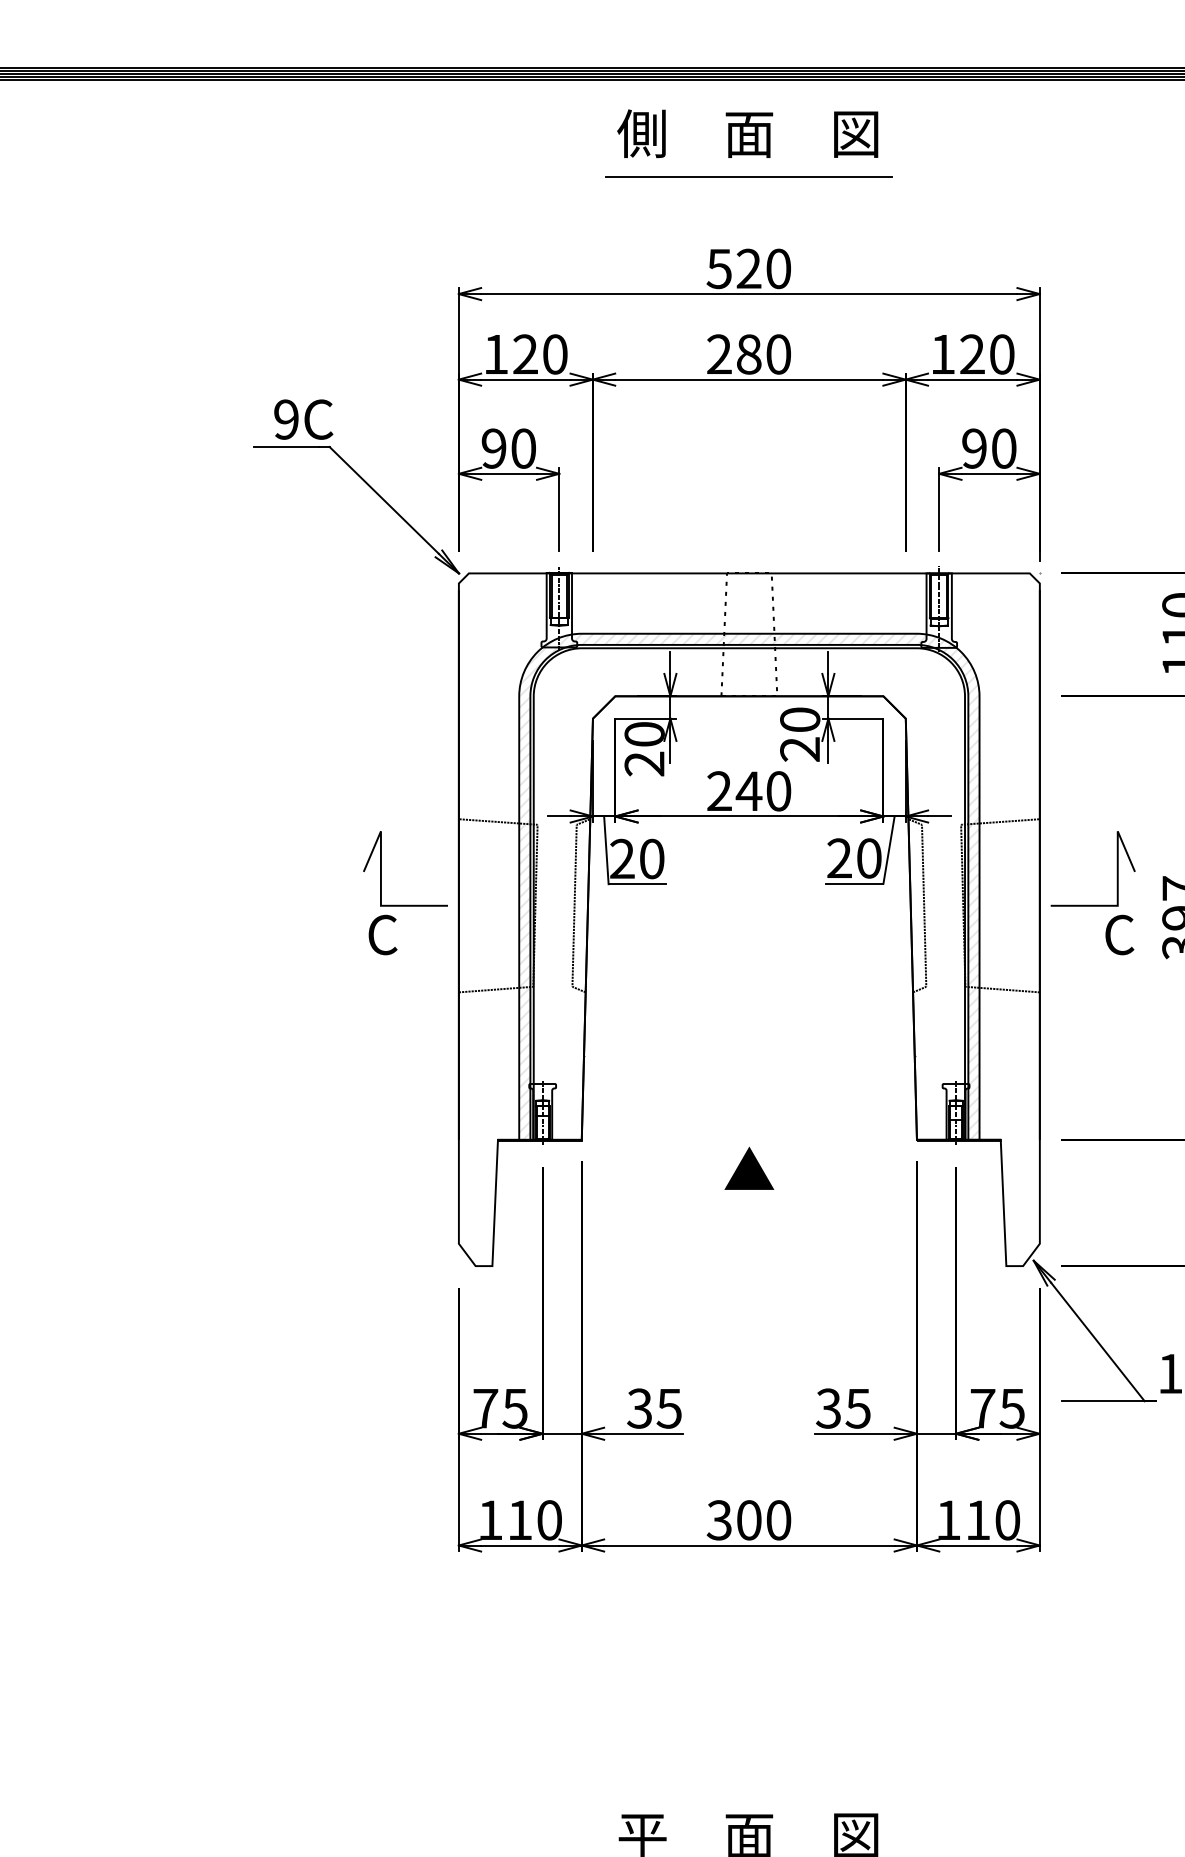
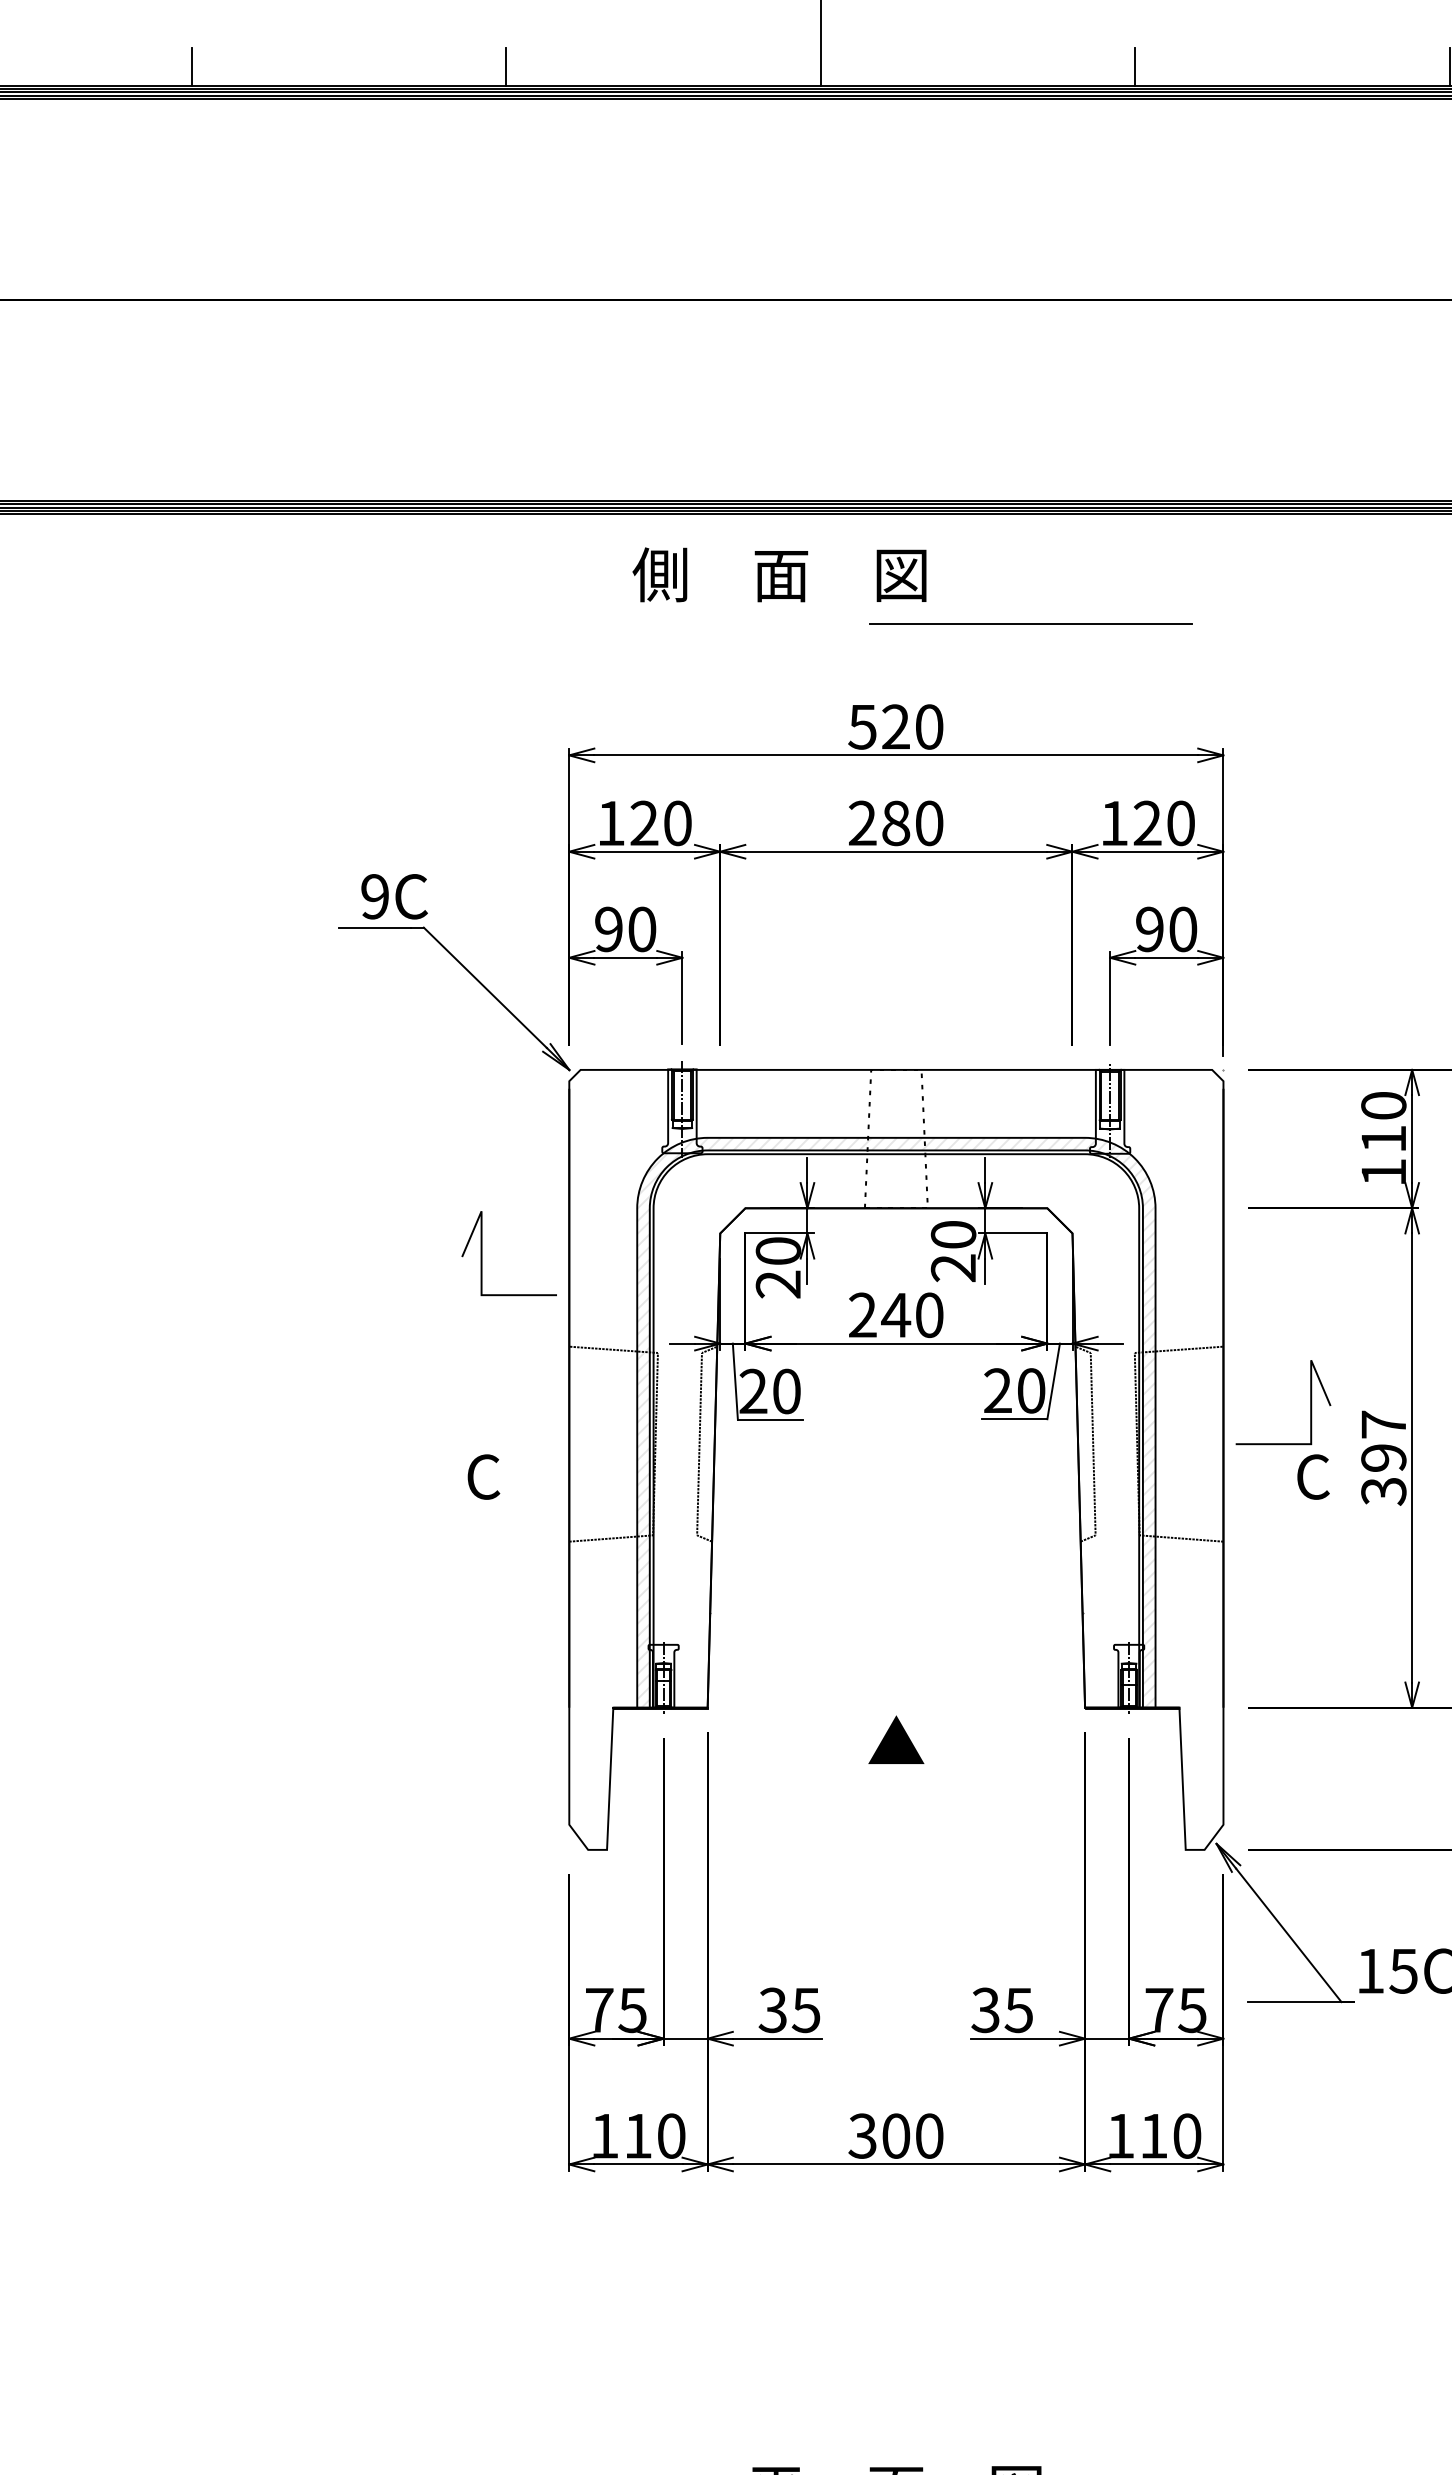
text: (747, 133) -> (779, 574), moved
line: (748, 176) -> (1030, 623), moved
line: (381, 868) -> (482, 1253), moved

